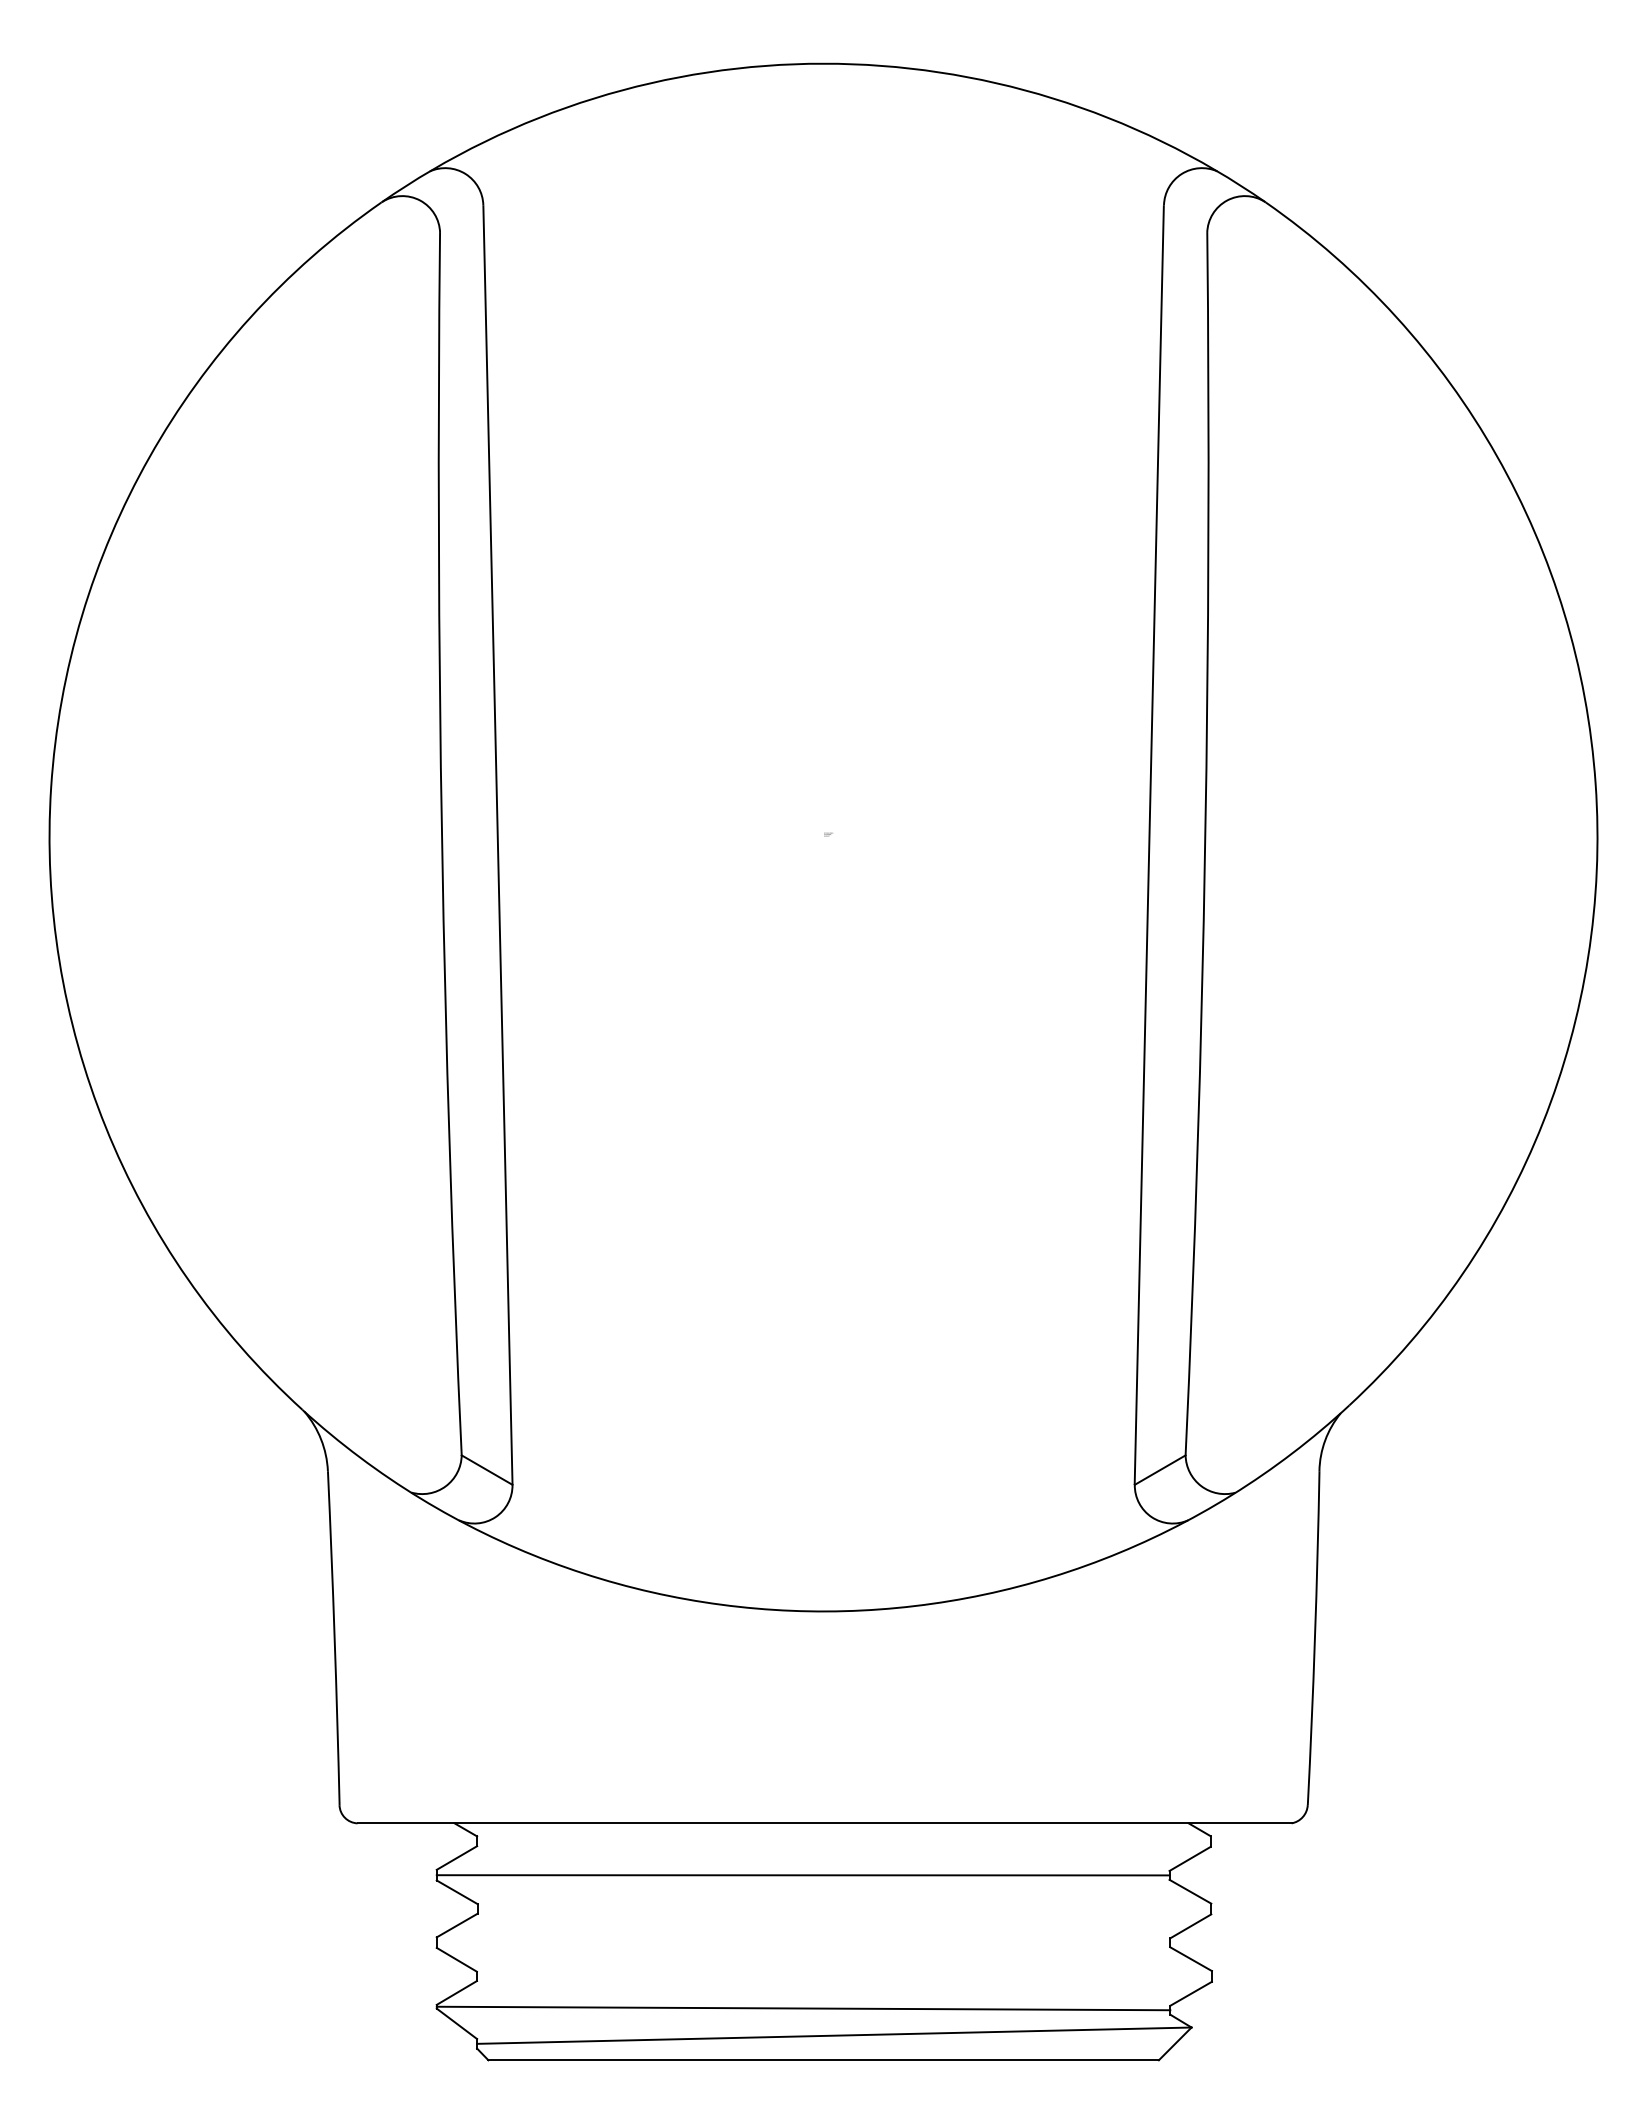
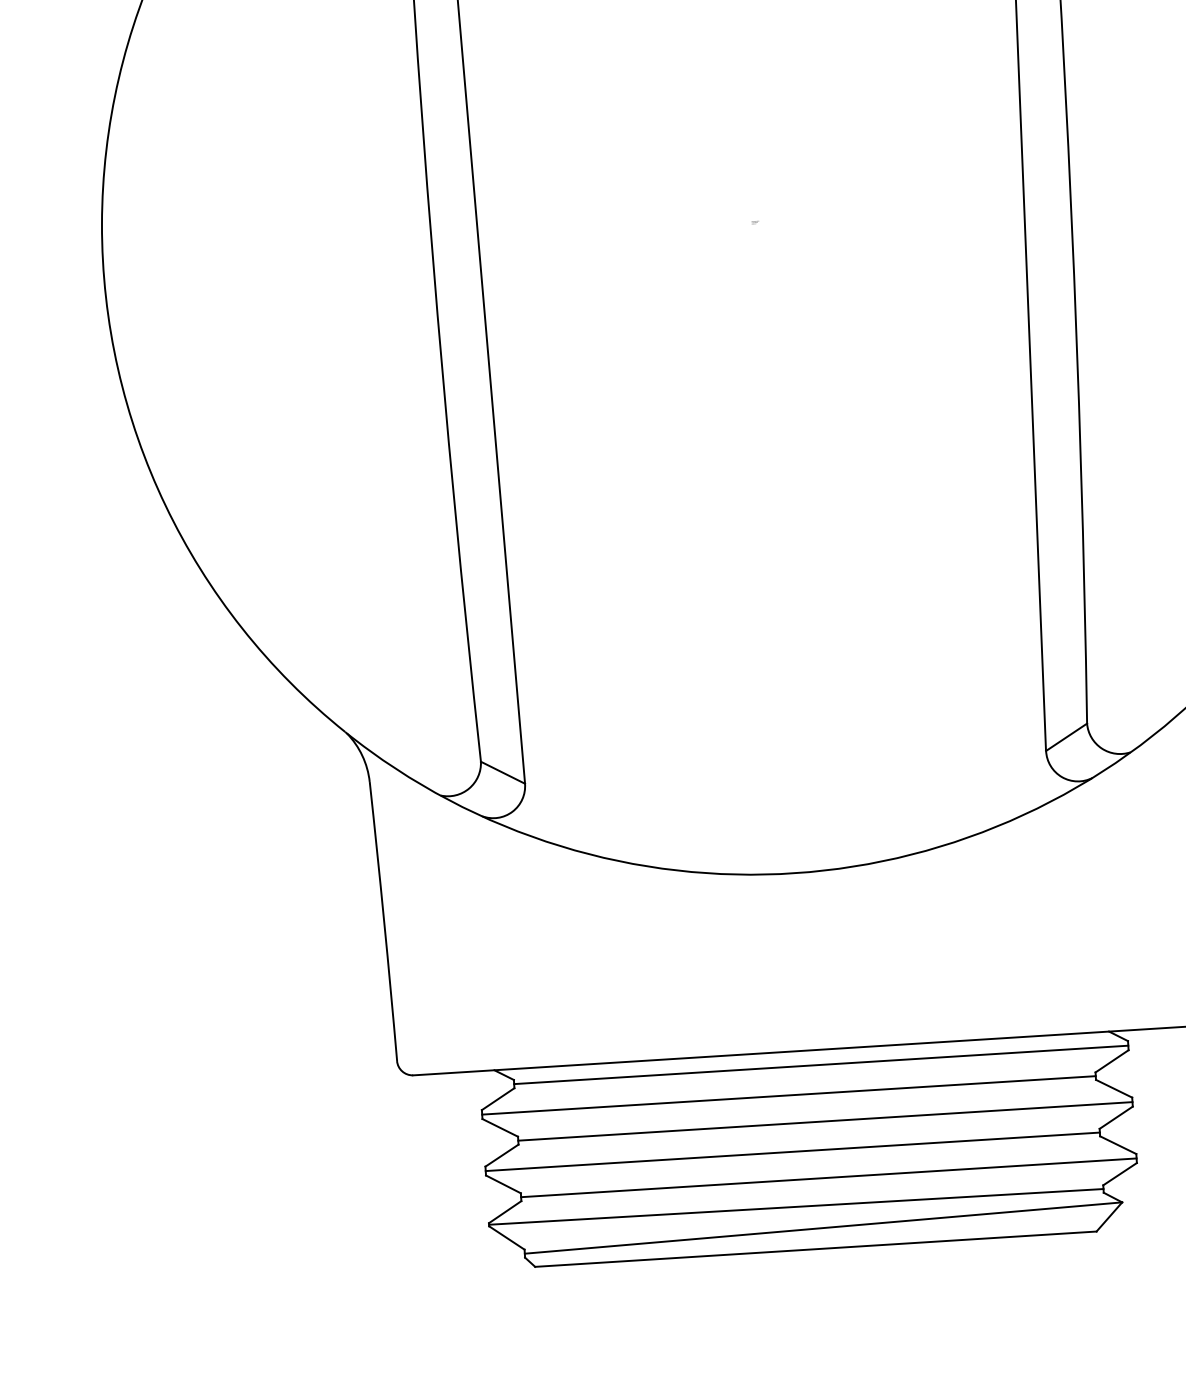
line: (843, 1841) -> (820, 1064), added
line: (844, 1908) -> (825, 1121), added
line: (803, 1942) -> (792, 1151), added
line: (843, 1976) -> (828, 1177), added

